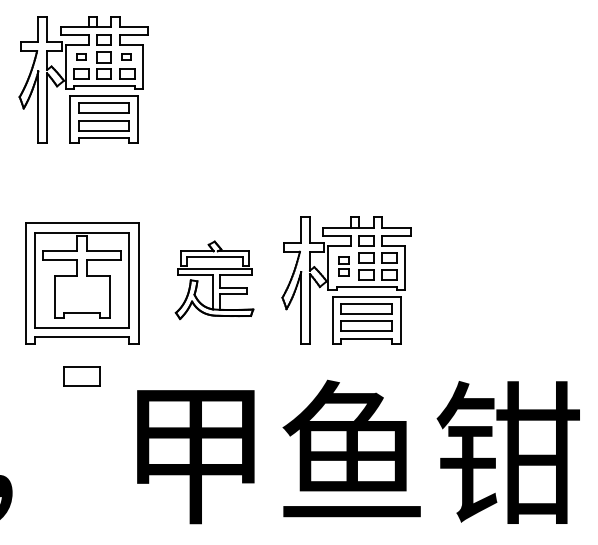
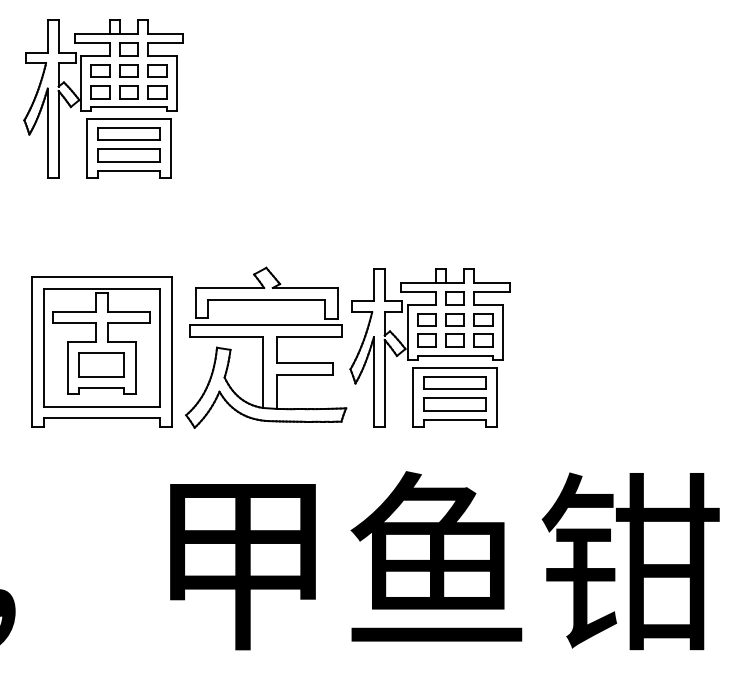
part: (81, 56) -> (100, 70), size x1.67
part: (126, 56) -> (157, 70), size x1.67
part: (343, 266) -> (426, 330), size x1.43
part: (214, 280) -> (266, 347), size x1.67
part: (81, 376) -> (101, 364), moved

